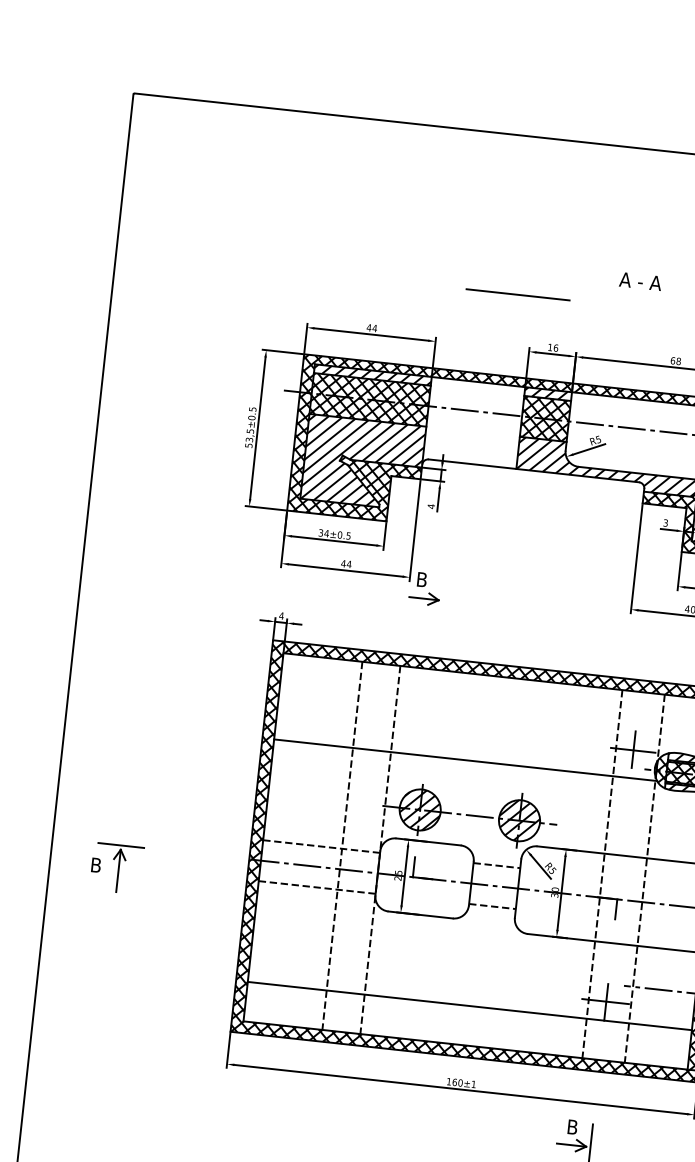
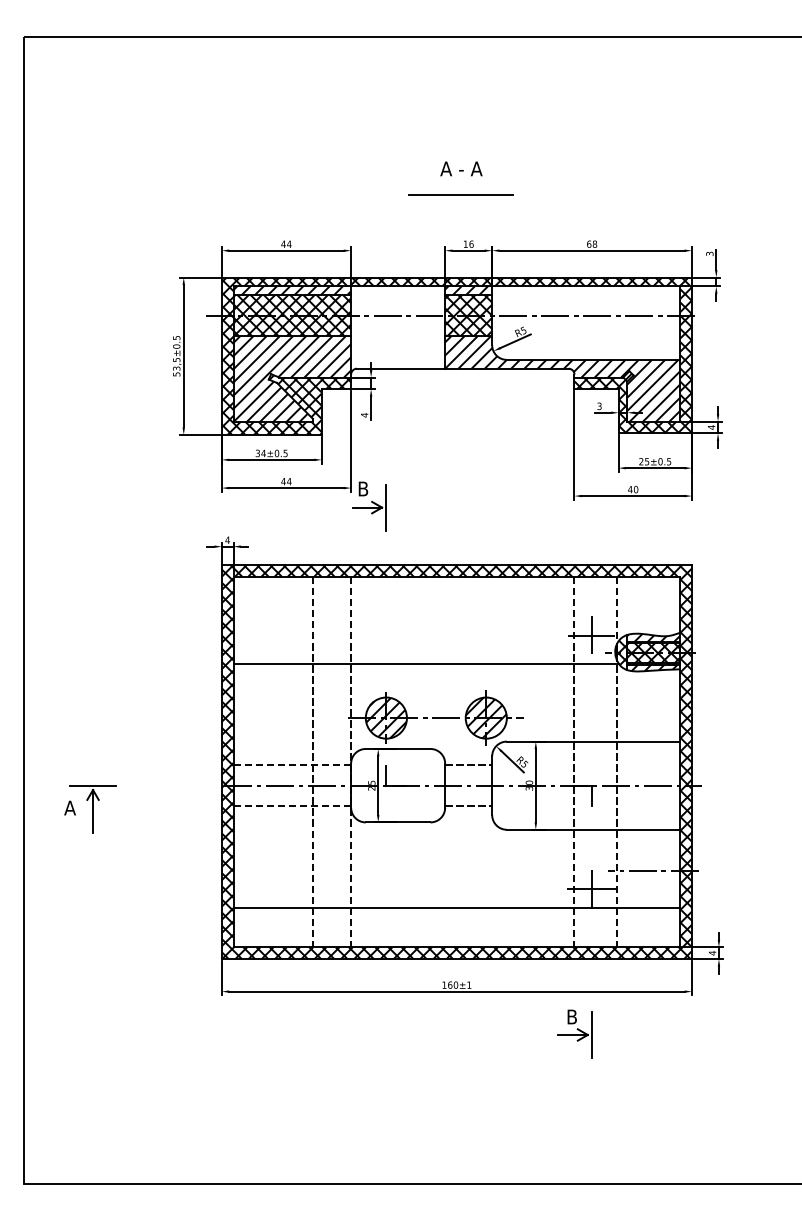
text: (640, 281) -> (461, 168), moved
line: (517, 293) -> (460, 194), moved
line: (443, 600) -> (386, 507), added
text: (95, 864) -> (69, 807), B -> A

